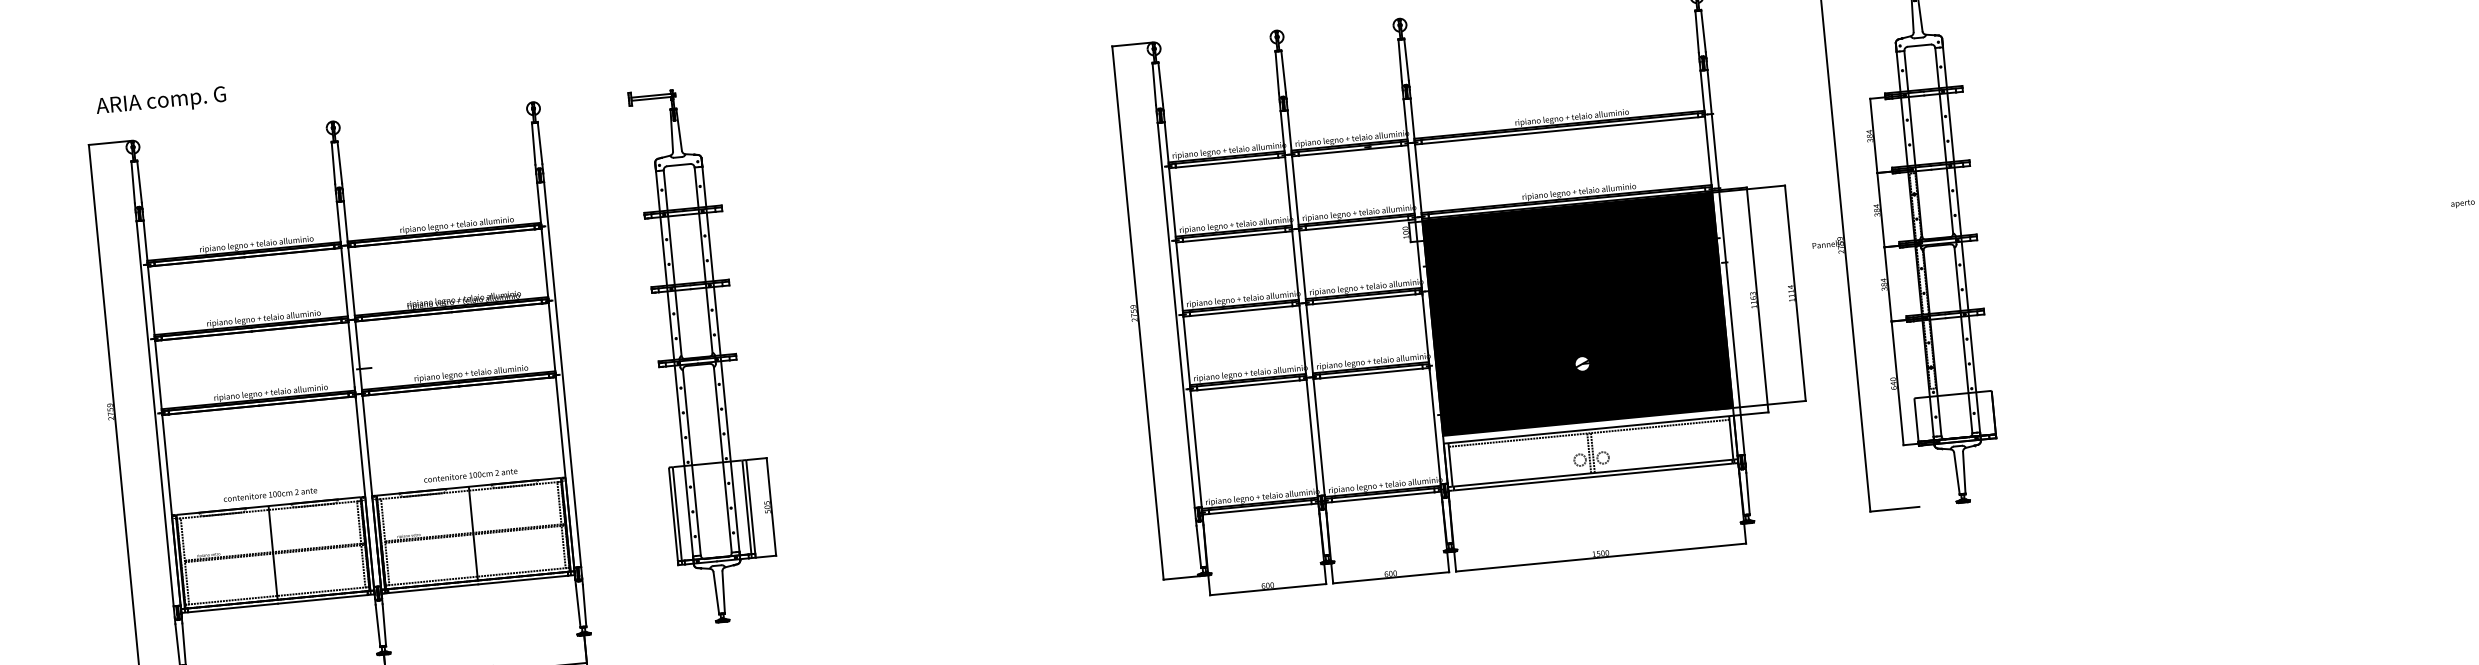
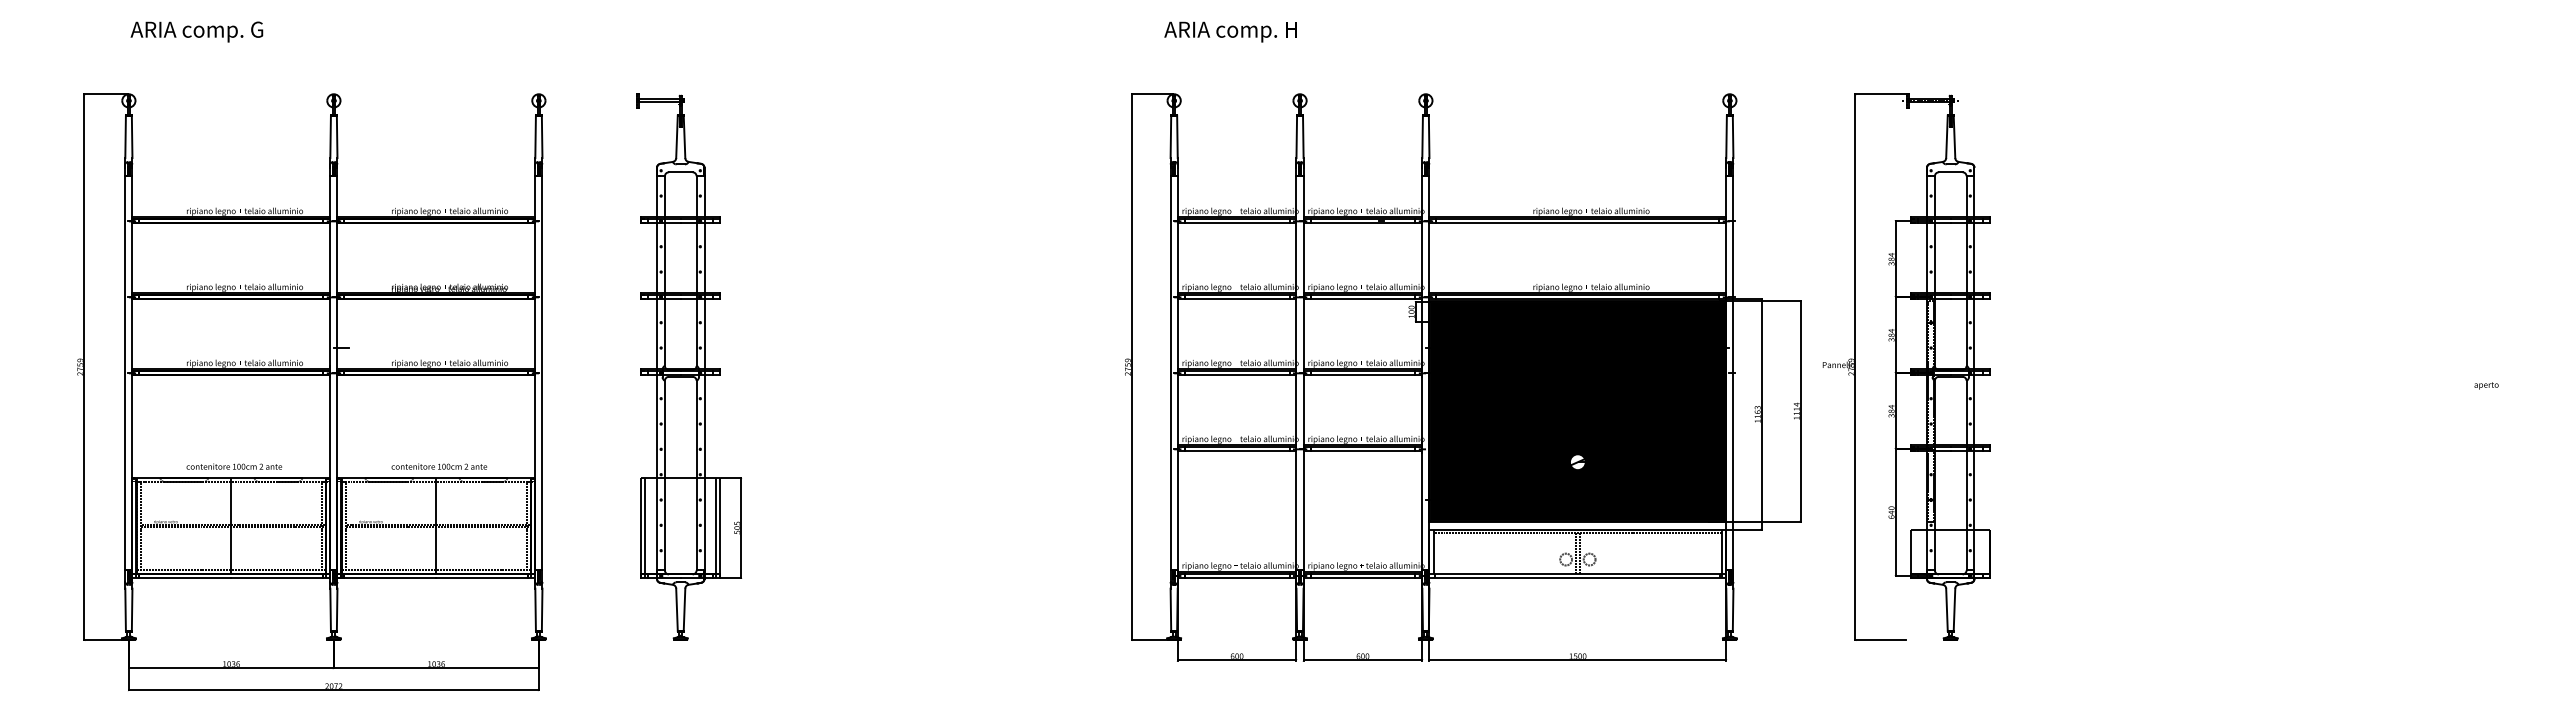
text: (160, 101) -> (196, 31), moved

